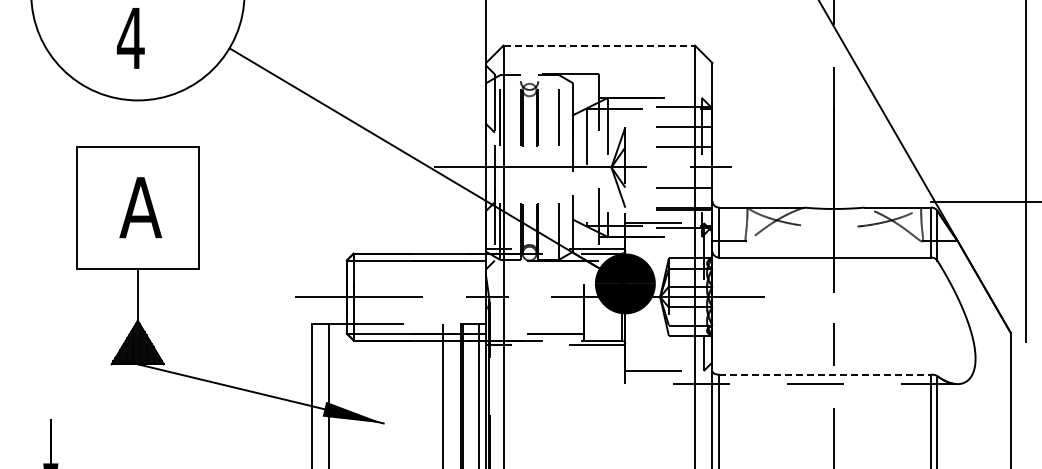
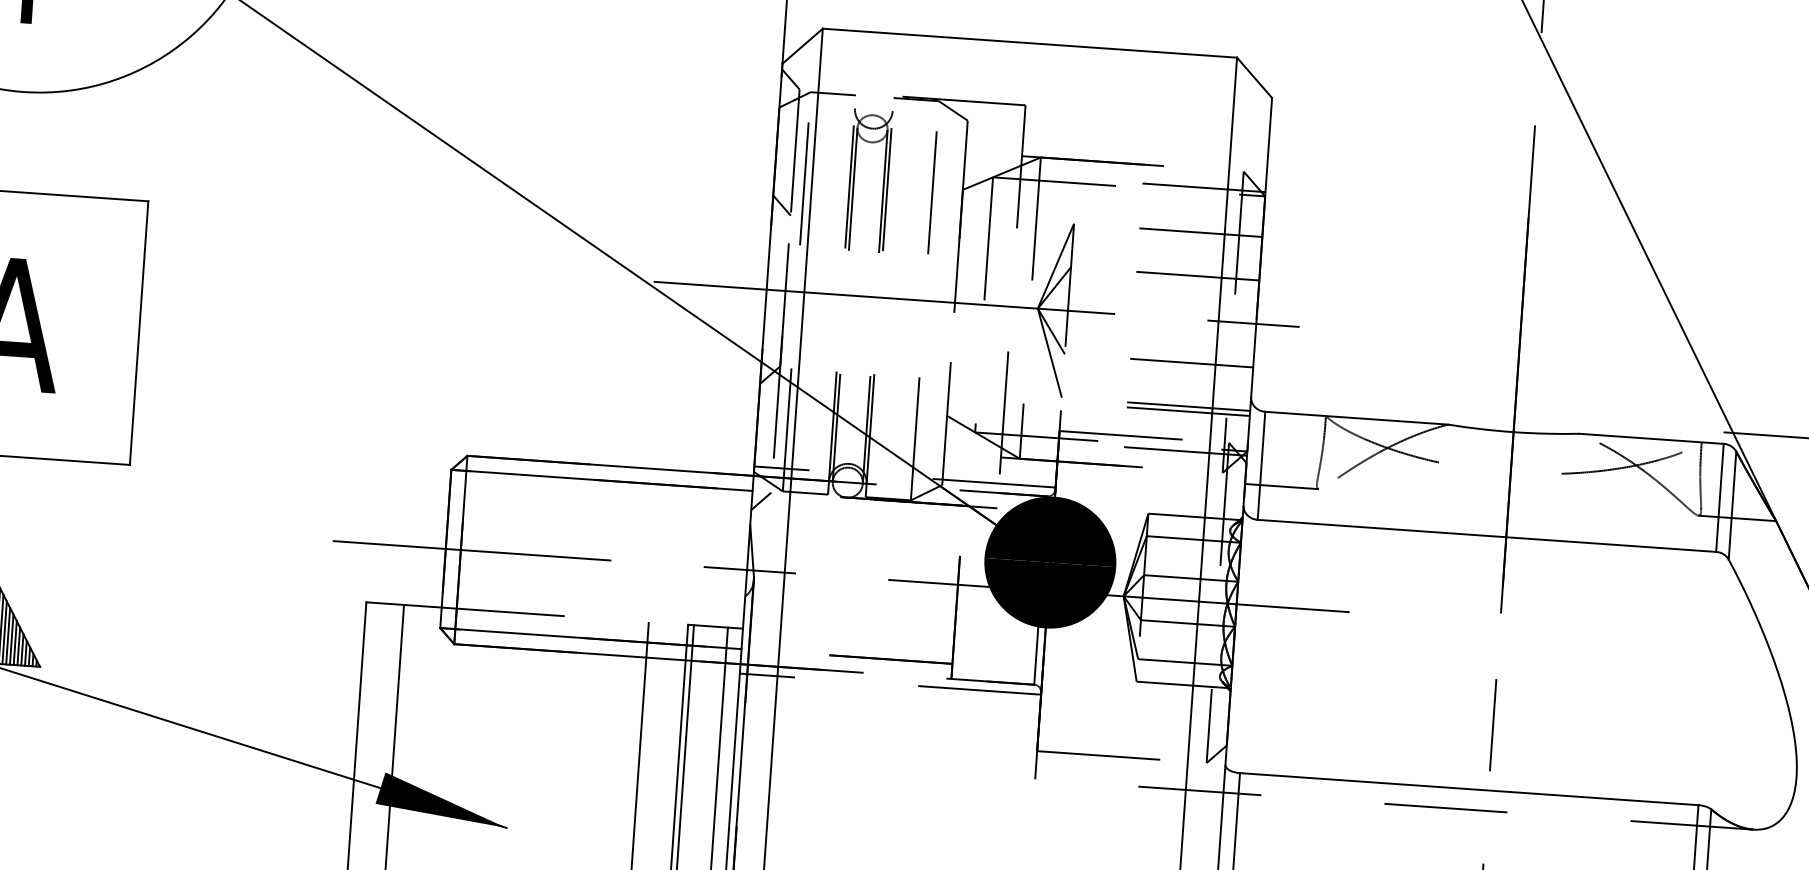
line: (599, 45) -> (1030, 42), dashed -> solid
line: (825, 374) -> (1469, 788), dashed -> solid

